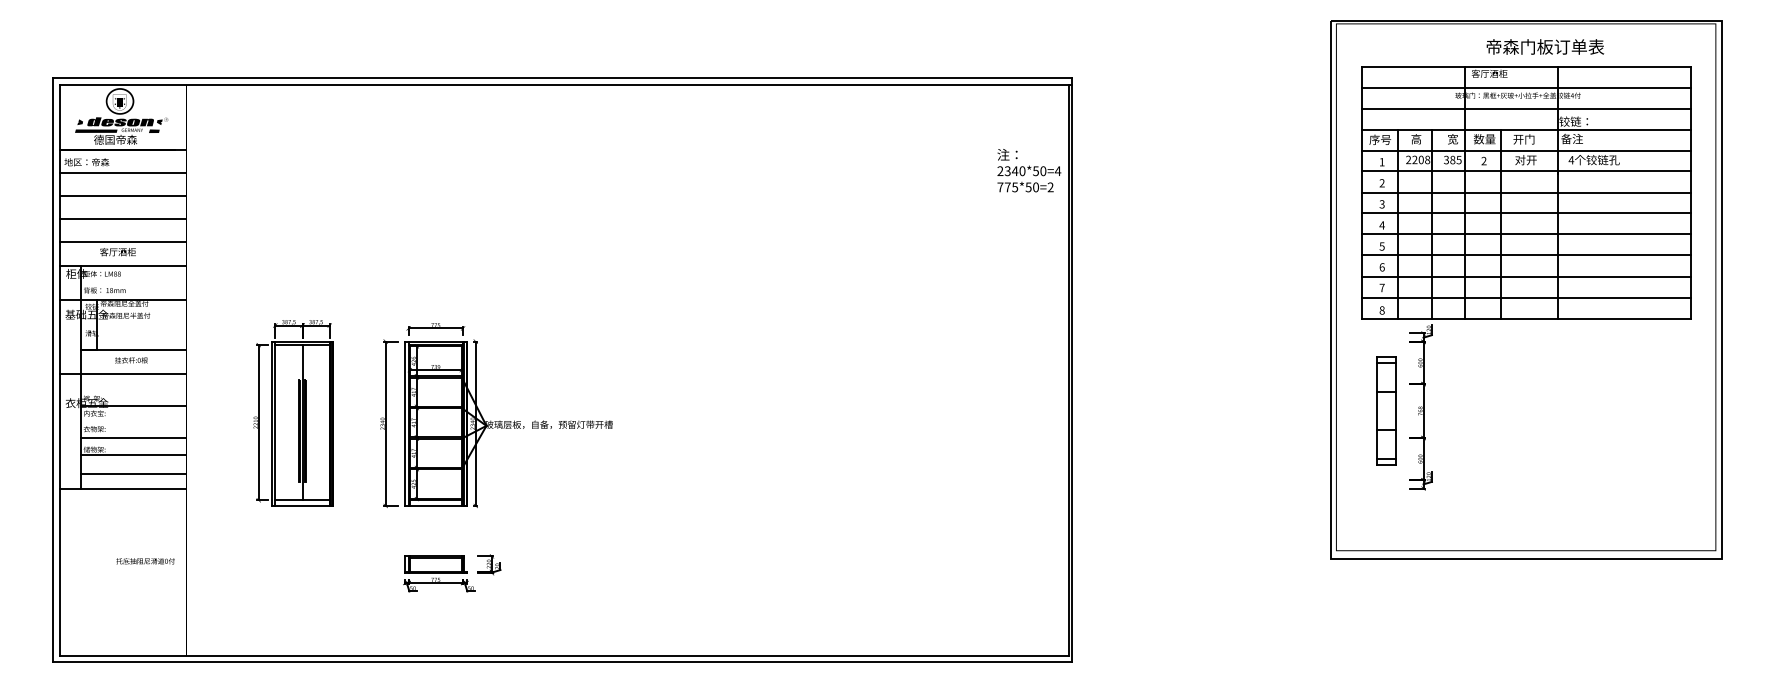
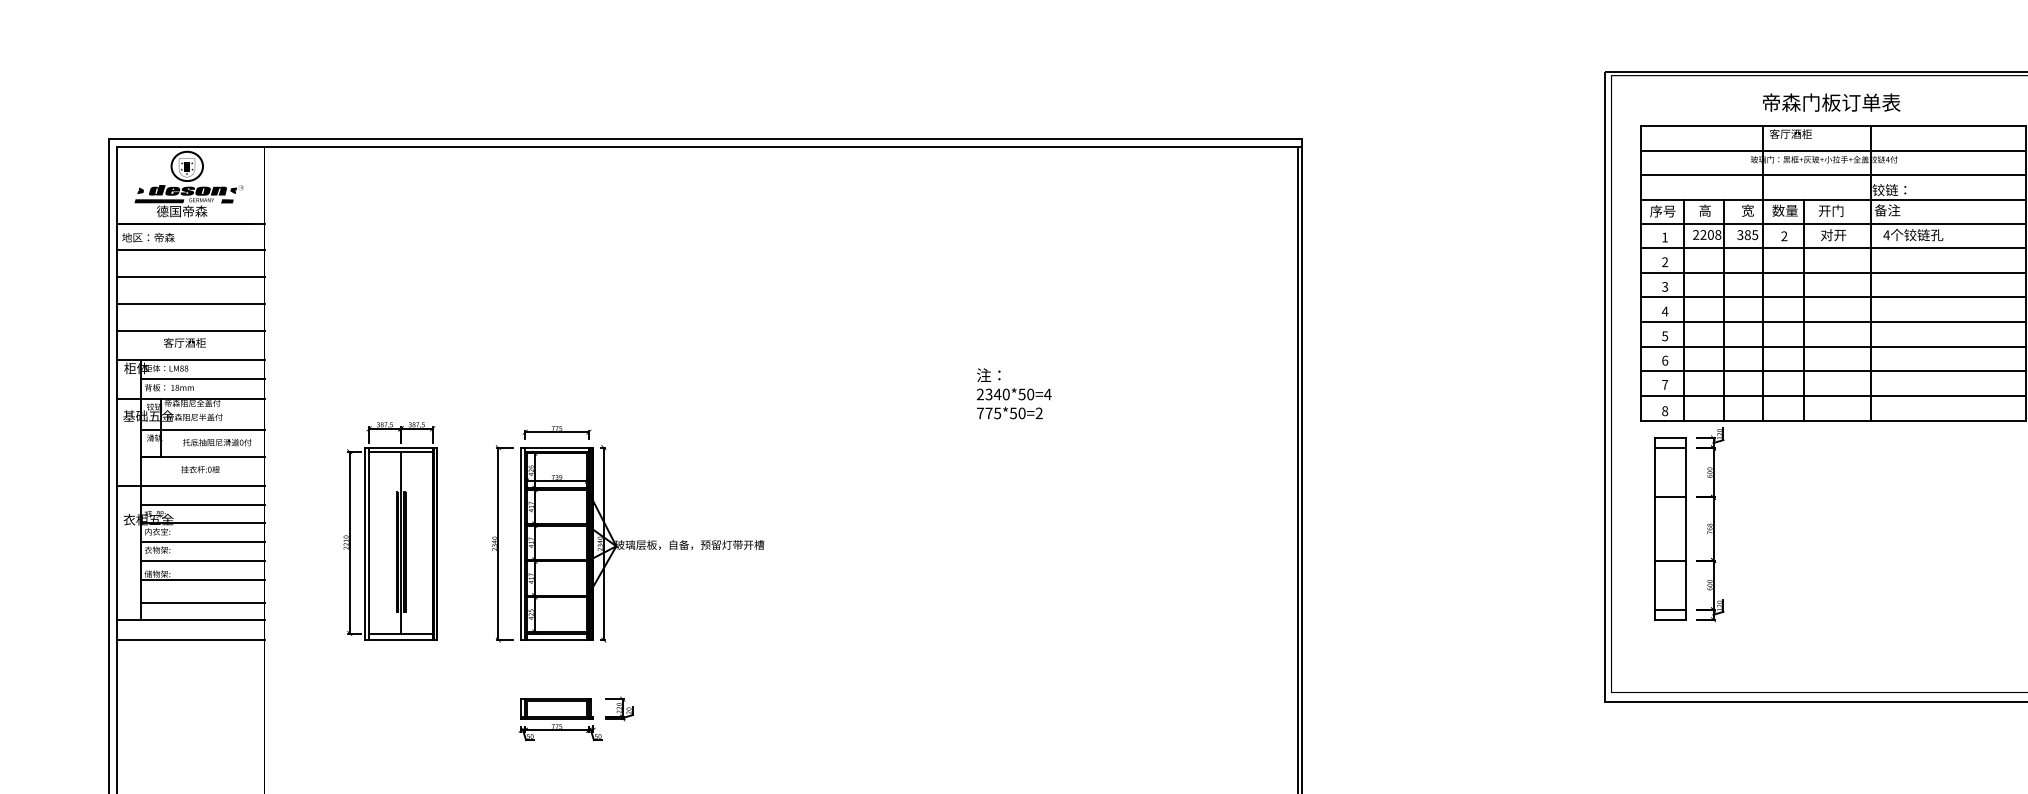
text: (1545, 46) -> (1831, 102), moved
text: (1029, 170) -> (1014, 393), moved
line: (133, 282) -> (203, 378), added
line: (133, 326) -> (203, 429), added
line: (133, 390) -> (203, 504), added
part: (1386, 410) -> (1670, 528), size x1.43
line: (133, 421) -> (203, 541), added
line: (123, 505) -> (191, 639), added
text: (145, 561) -> (217, 442), moved

